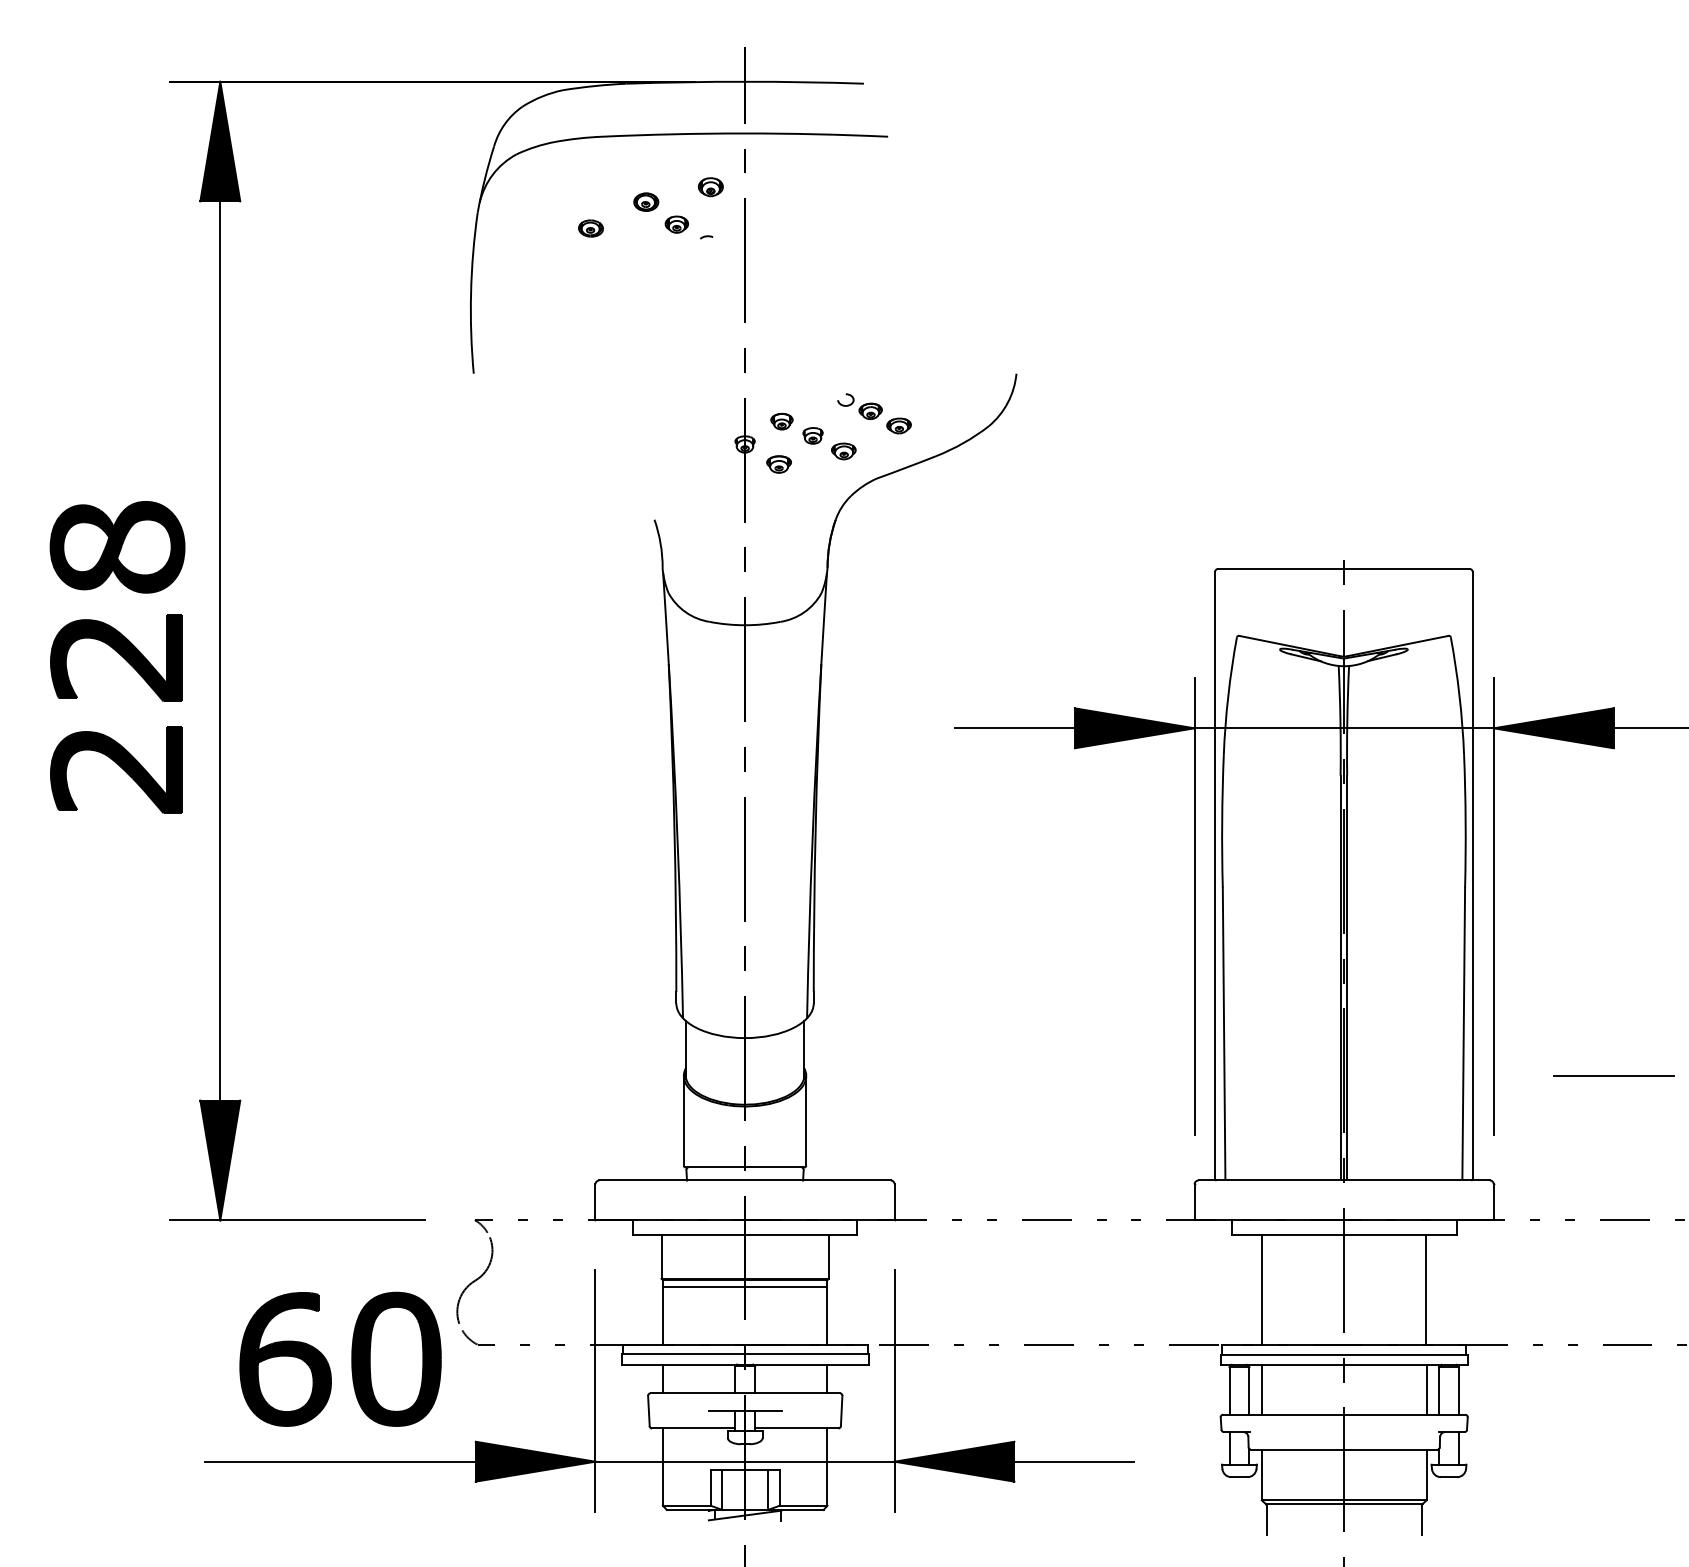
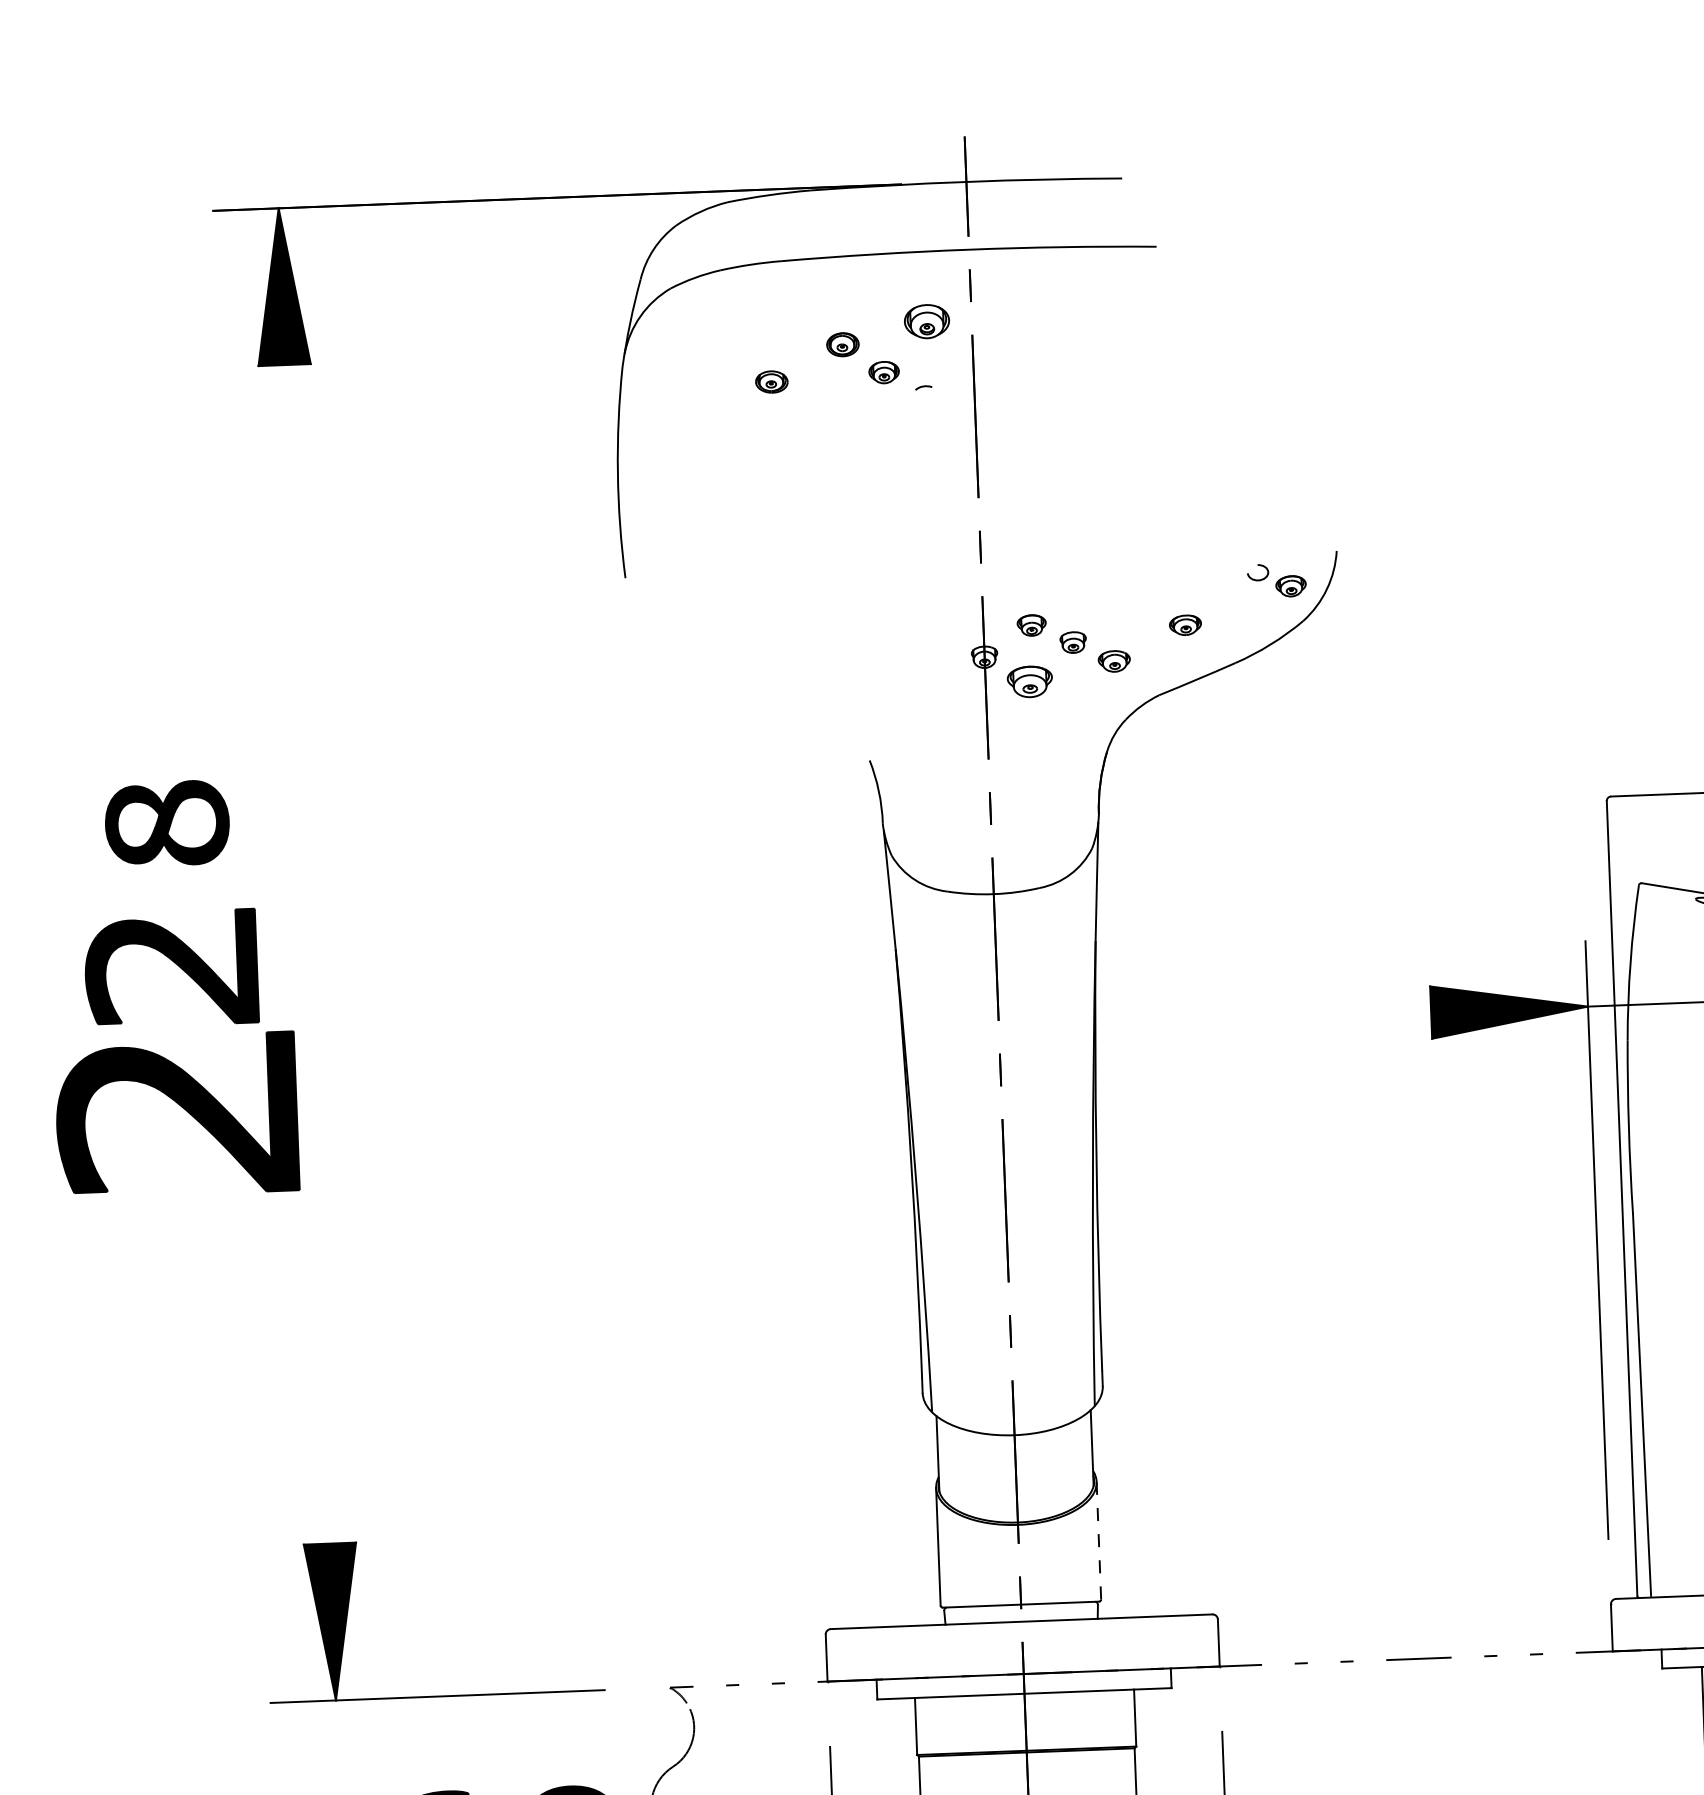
part: (710, 187) -> (926, 322), size x1.4
part: (859, 406) -> (1276, 580), moved
part: (779, 464) -> (1030, 681), size x1.4
part: (117, 547) -> (167, 823), size x0.7
line: (220, 650) -> (307, 953), removed
line: (1014, 728) -> (1351, 1015), removed
part: (116, 769) -> (177, 1114), size x1.4
line: (806, 1120) -> (1099, 1540), solid -> dashed
line: (744, 1287) -> (1026, 1762), removed

